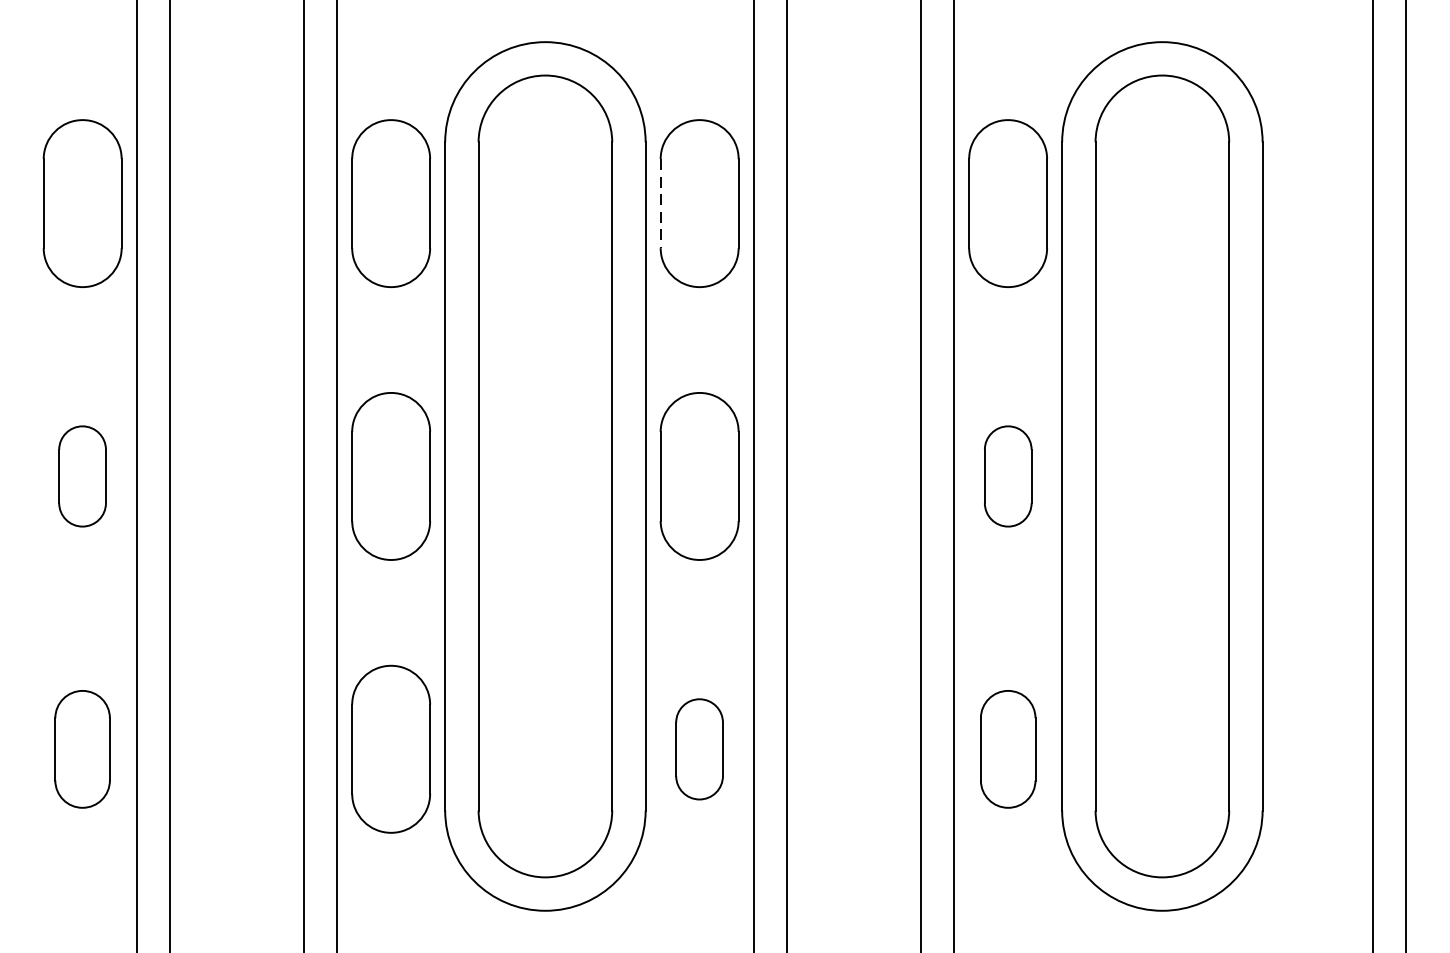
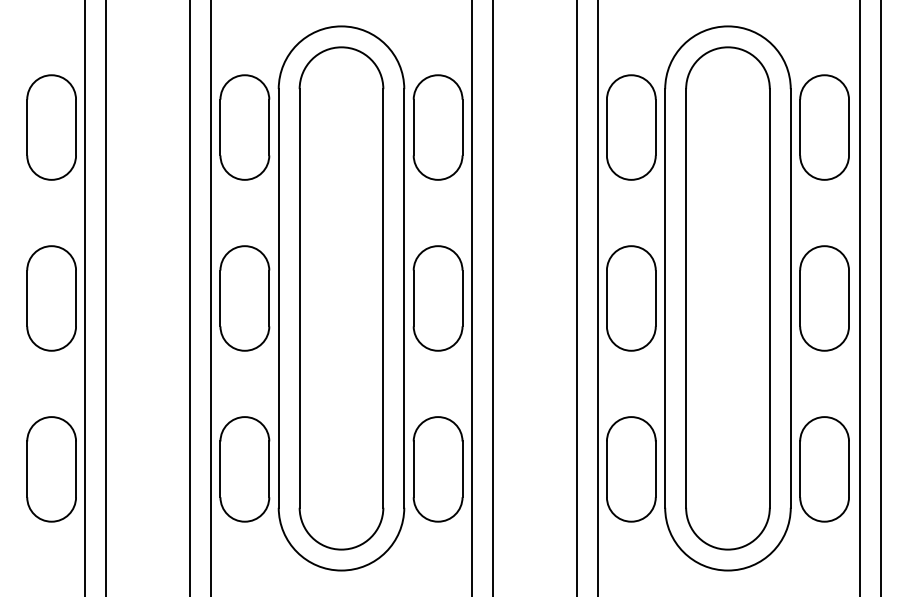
line: (660, 203) -> (413, 127), dashed -> solid
part: (1316, 203) -> (824, 127), added
part: (82, 476) -> (51, 298), size x1.67
part: (1008, 476) -> (631, 298), size x1.67
part: (1316, 476) -> (824, 298), added
part: (82, 749) -> (51, 469), size x1.43
part: (698, 749) -> (437, 469), size x1.67
part: (1008, 749) -> (631, 469), size x1.43
part: (1316, 749) -> (824, 469), added

